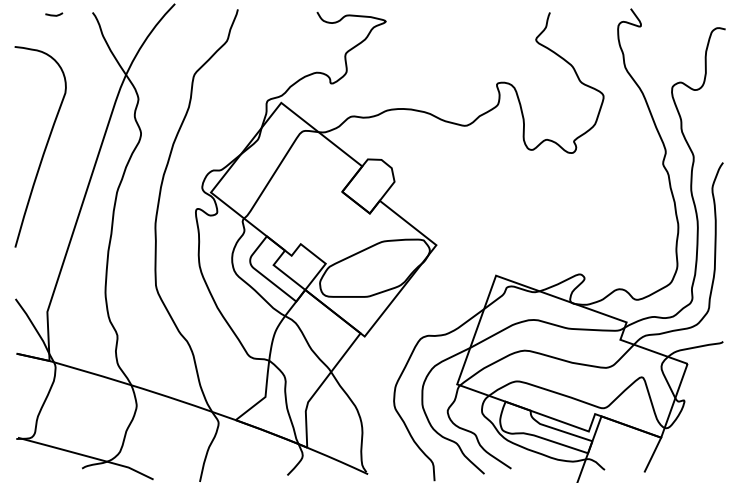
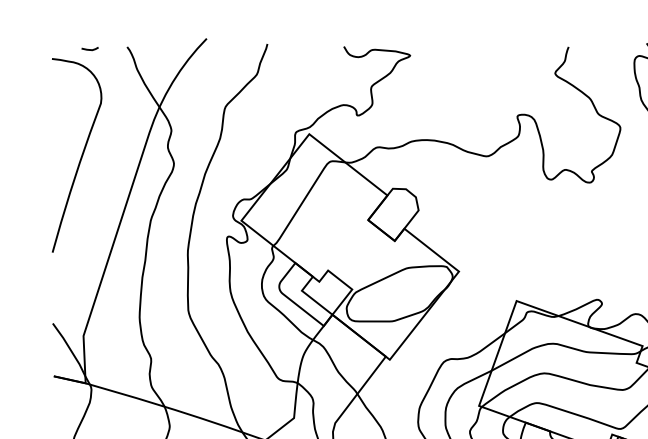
curve: (44, 148) -> (80, 157), moved

